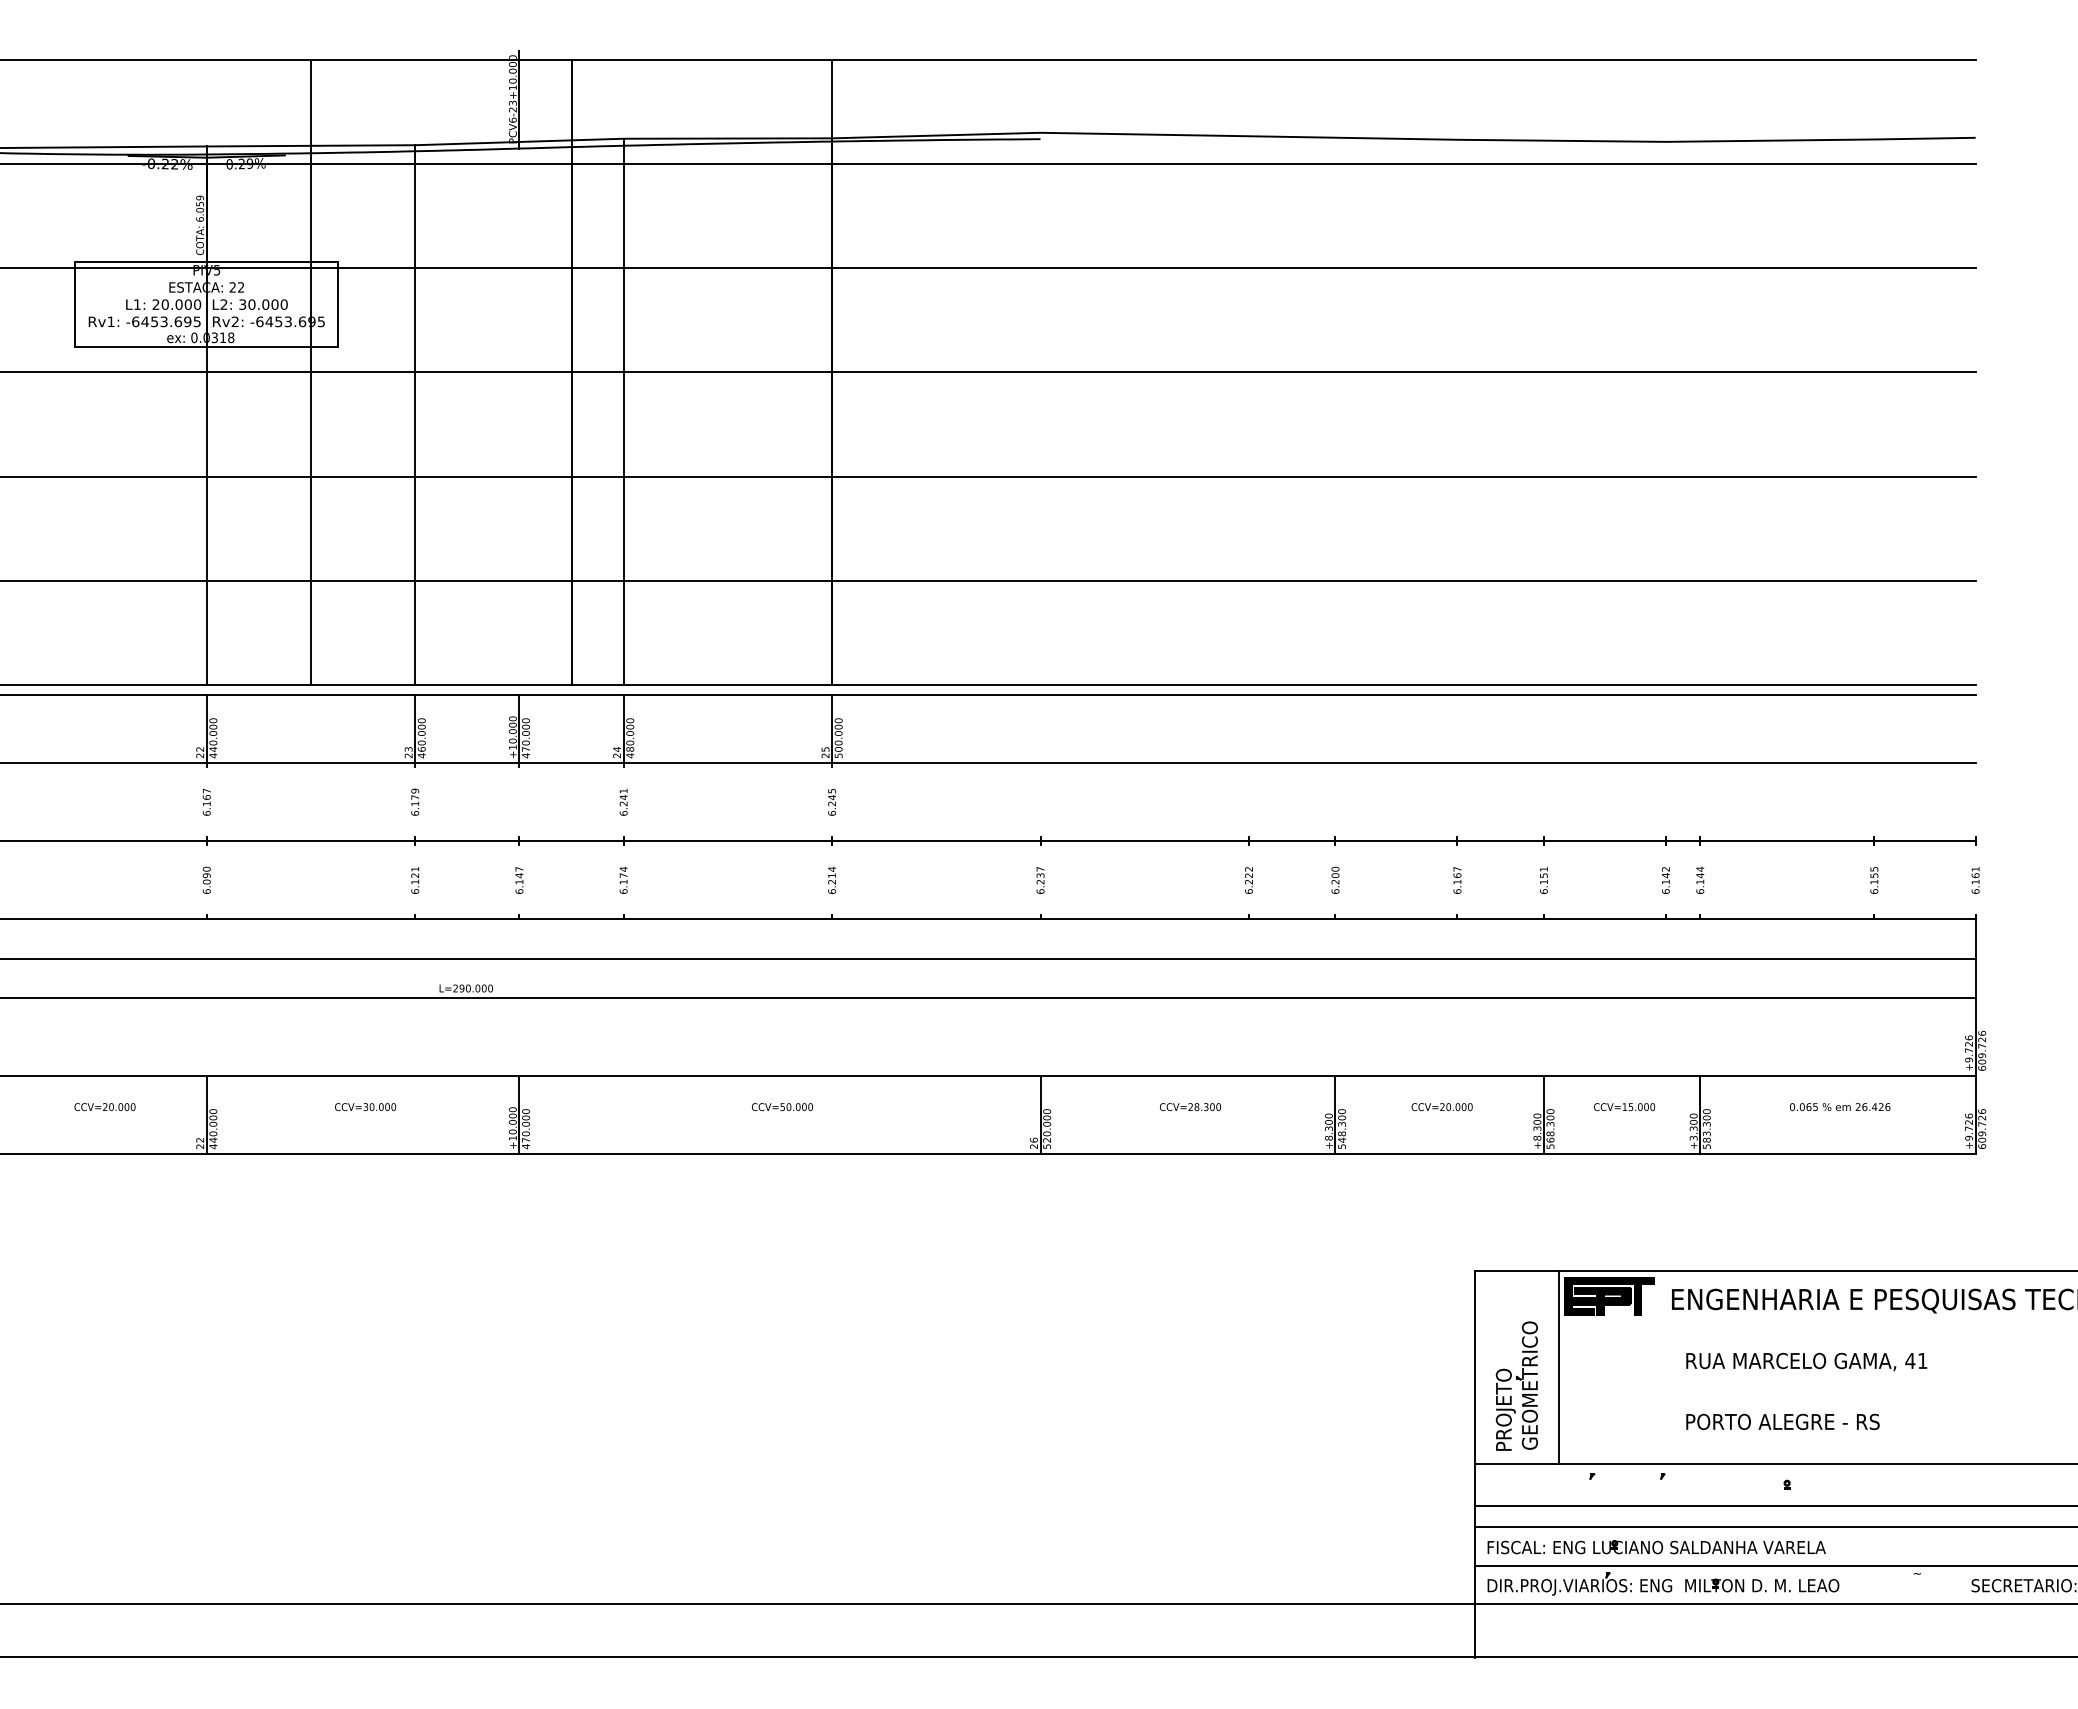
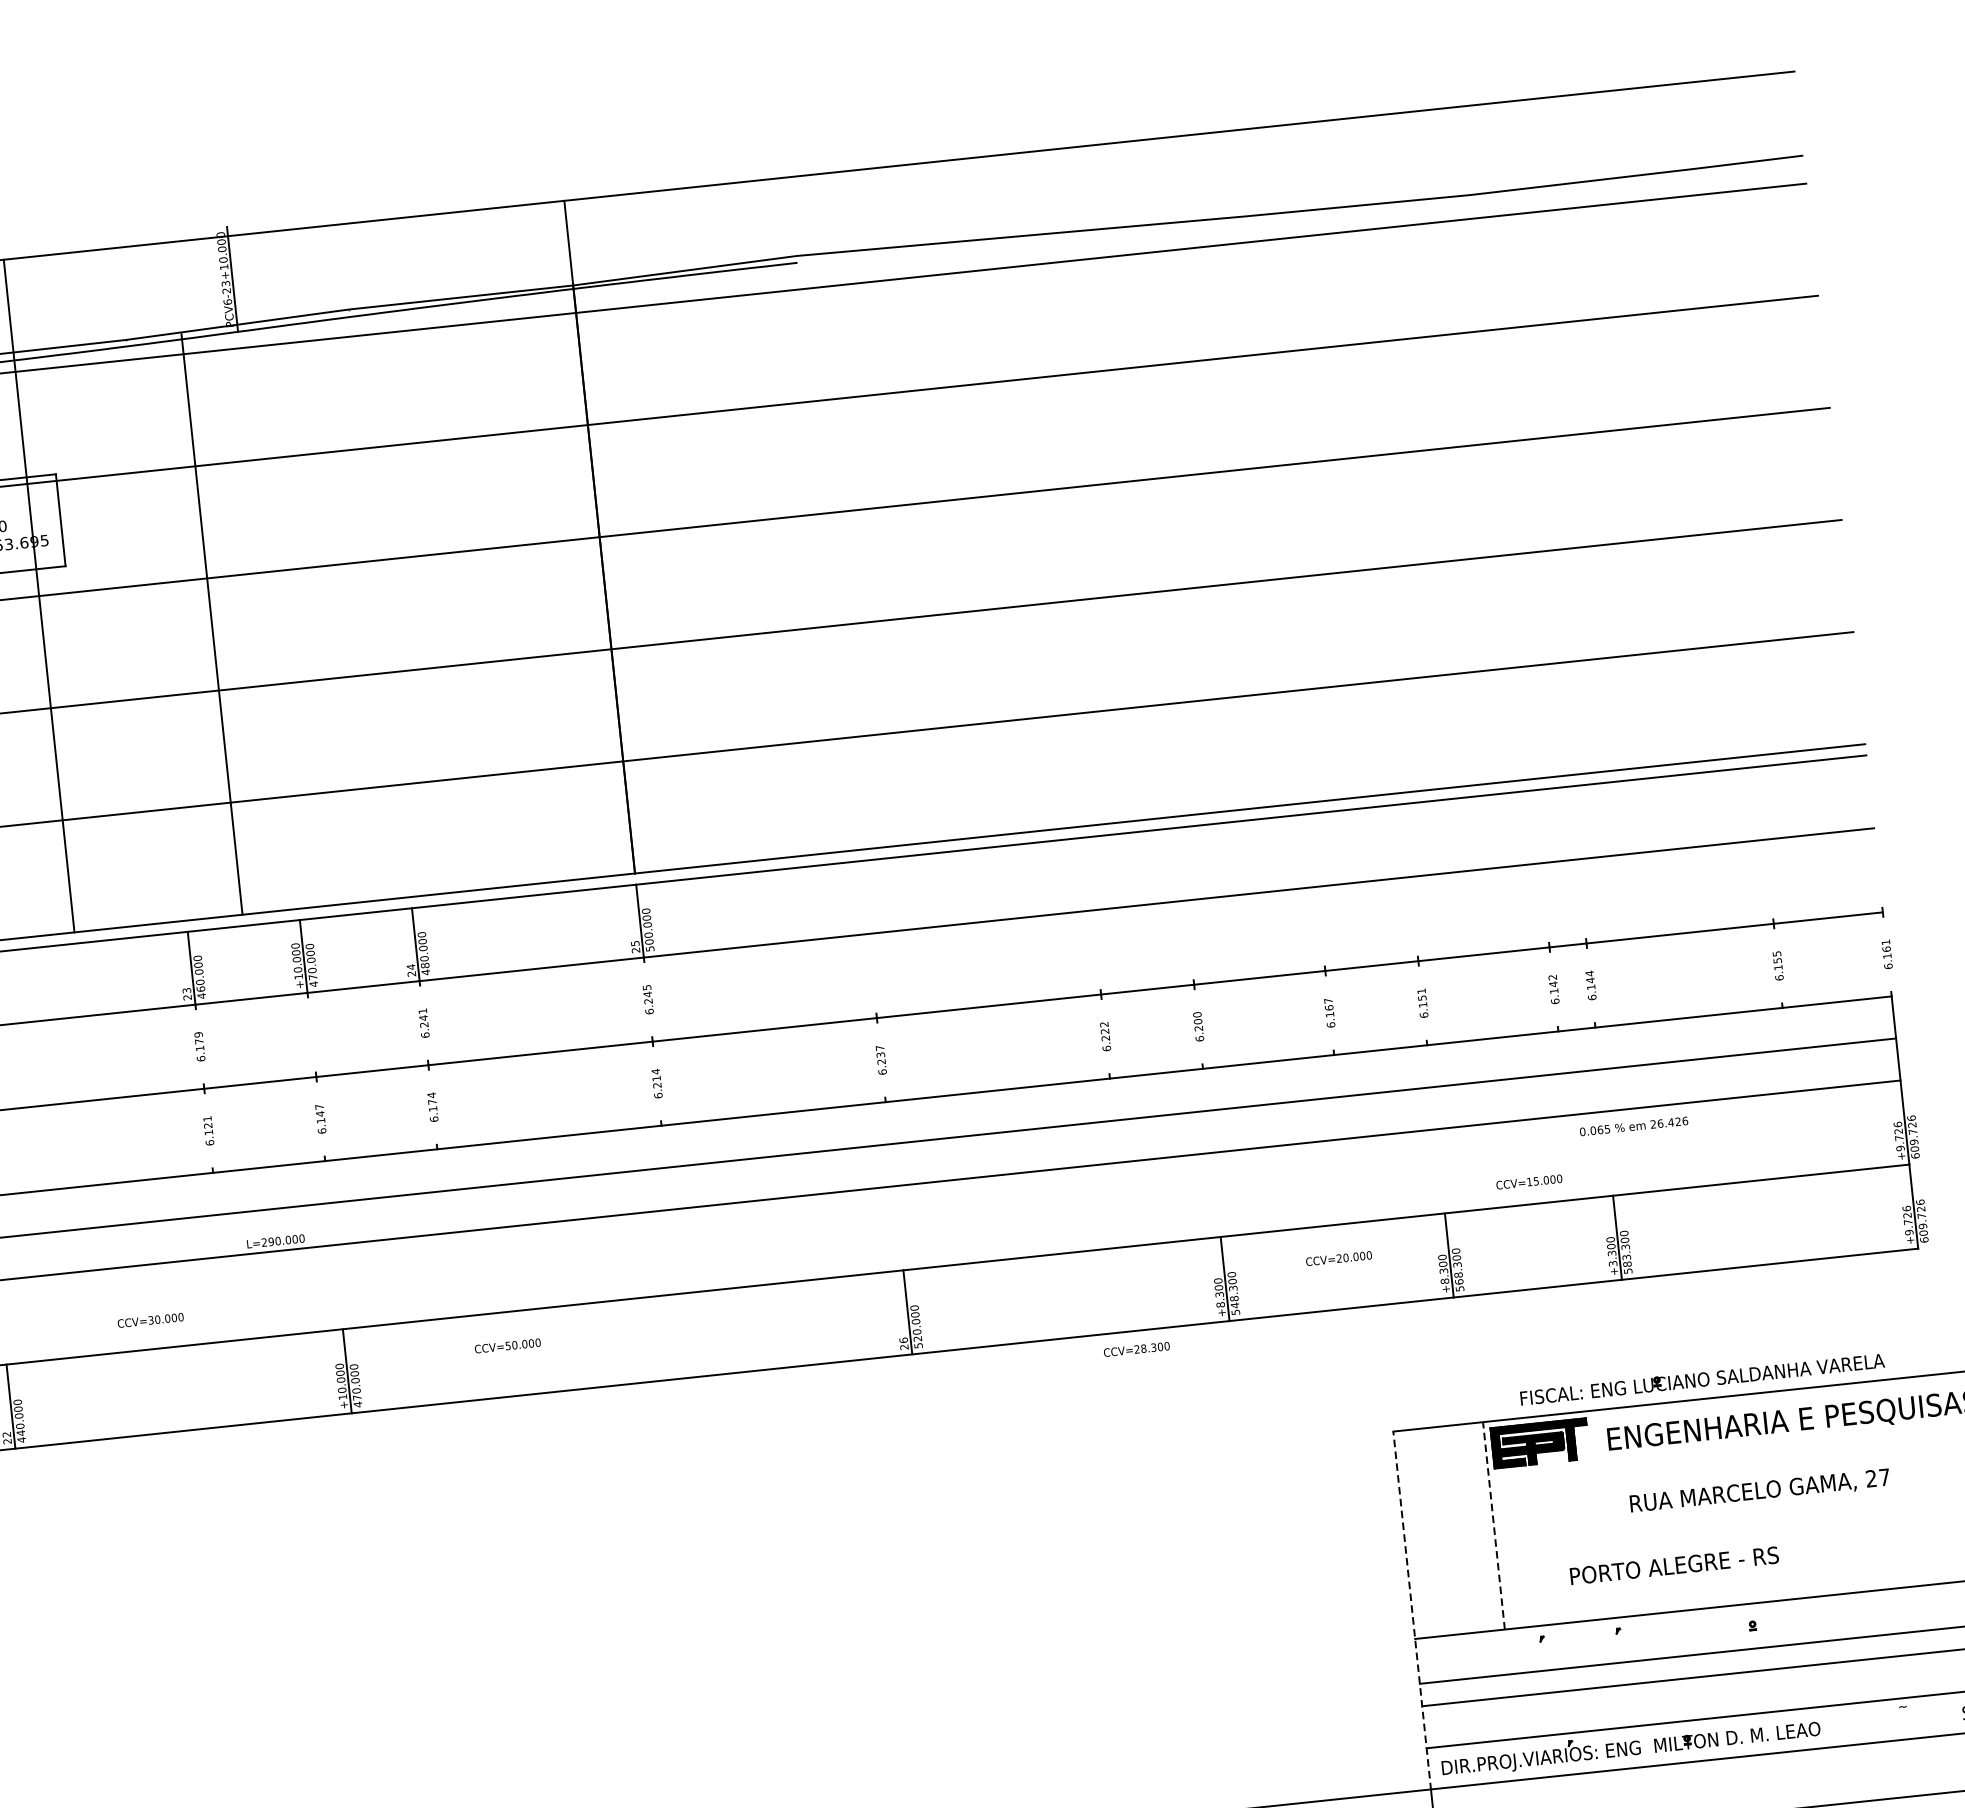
line: (571, 371) -> (319, 565), removed
line: (623, 411) -> (379, 602), removed
line: (415, 414) -> (212, 623), moved
text: (365, 1107) -> (150, 1320), moved
text: (782, 1107) -> (507, 1346), moved
text: (1190, 1107) -> (1136, 1349), moved
text: (1624, 1107) -> (1529, 1182), moved
text: (1840, 1107) -> (1634, 1126), moved
text: (1916, 1360) -> (1877, 1477), 41 -> 27
line: (1558, 1367) -> (1493, 1525), solid -> dashed
part: (1516, 1385) -> (1450, 1549), removed
text: (1782, 1421) -> (1673, 1565), moved
line: (1475, 1438) -> (1412, 1611), solid -> dashed
part: (1656, 1547) -> (1702, 1379), moved

